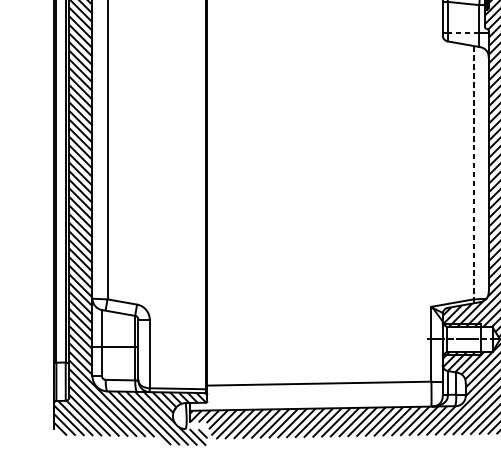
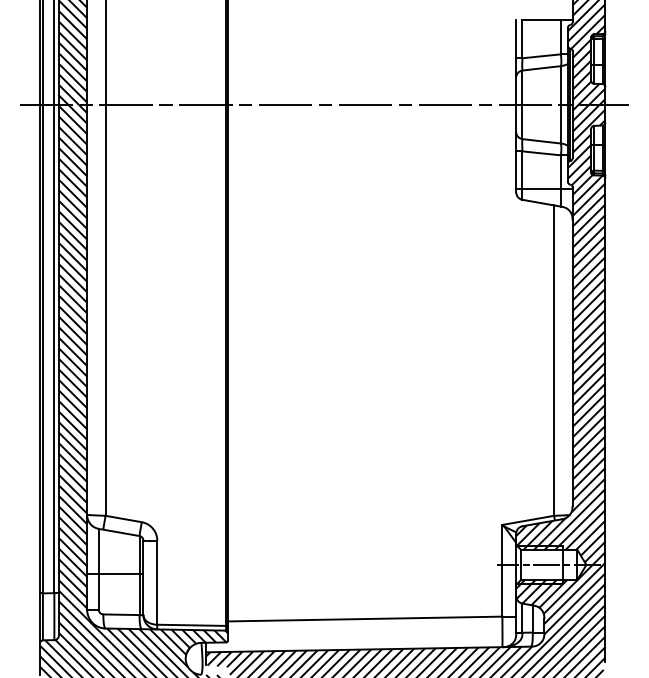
line: (463, 33) -> (541, 189), dashed -> solid
line: (473, 173) -> (554, 361), dashed -> solid

